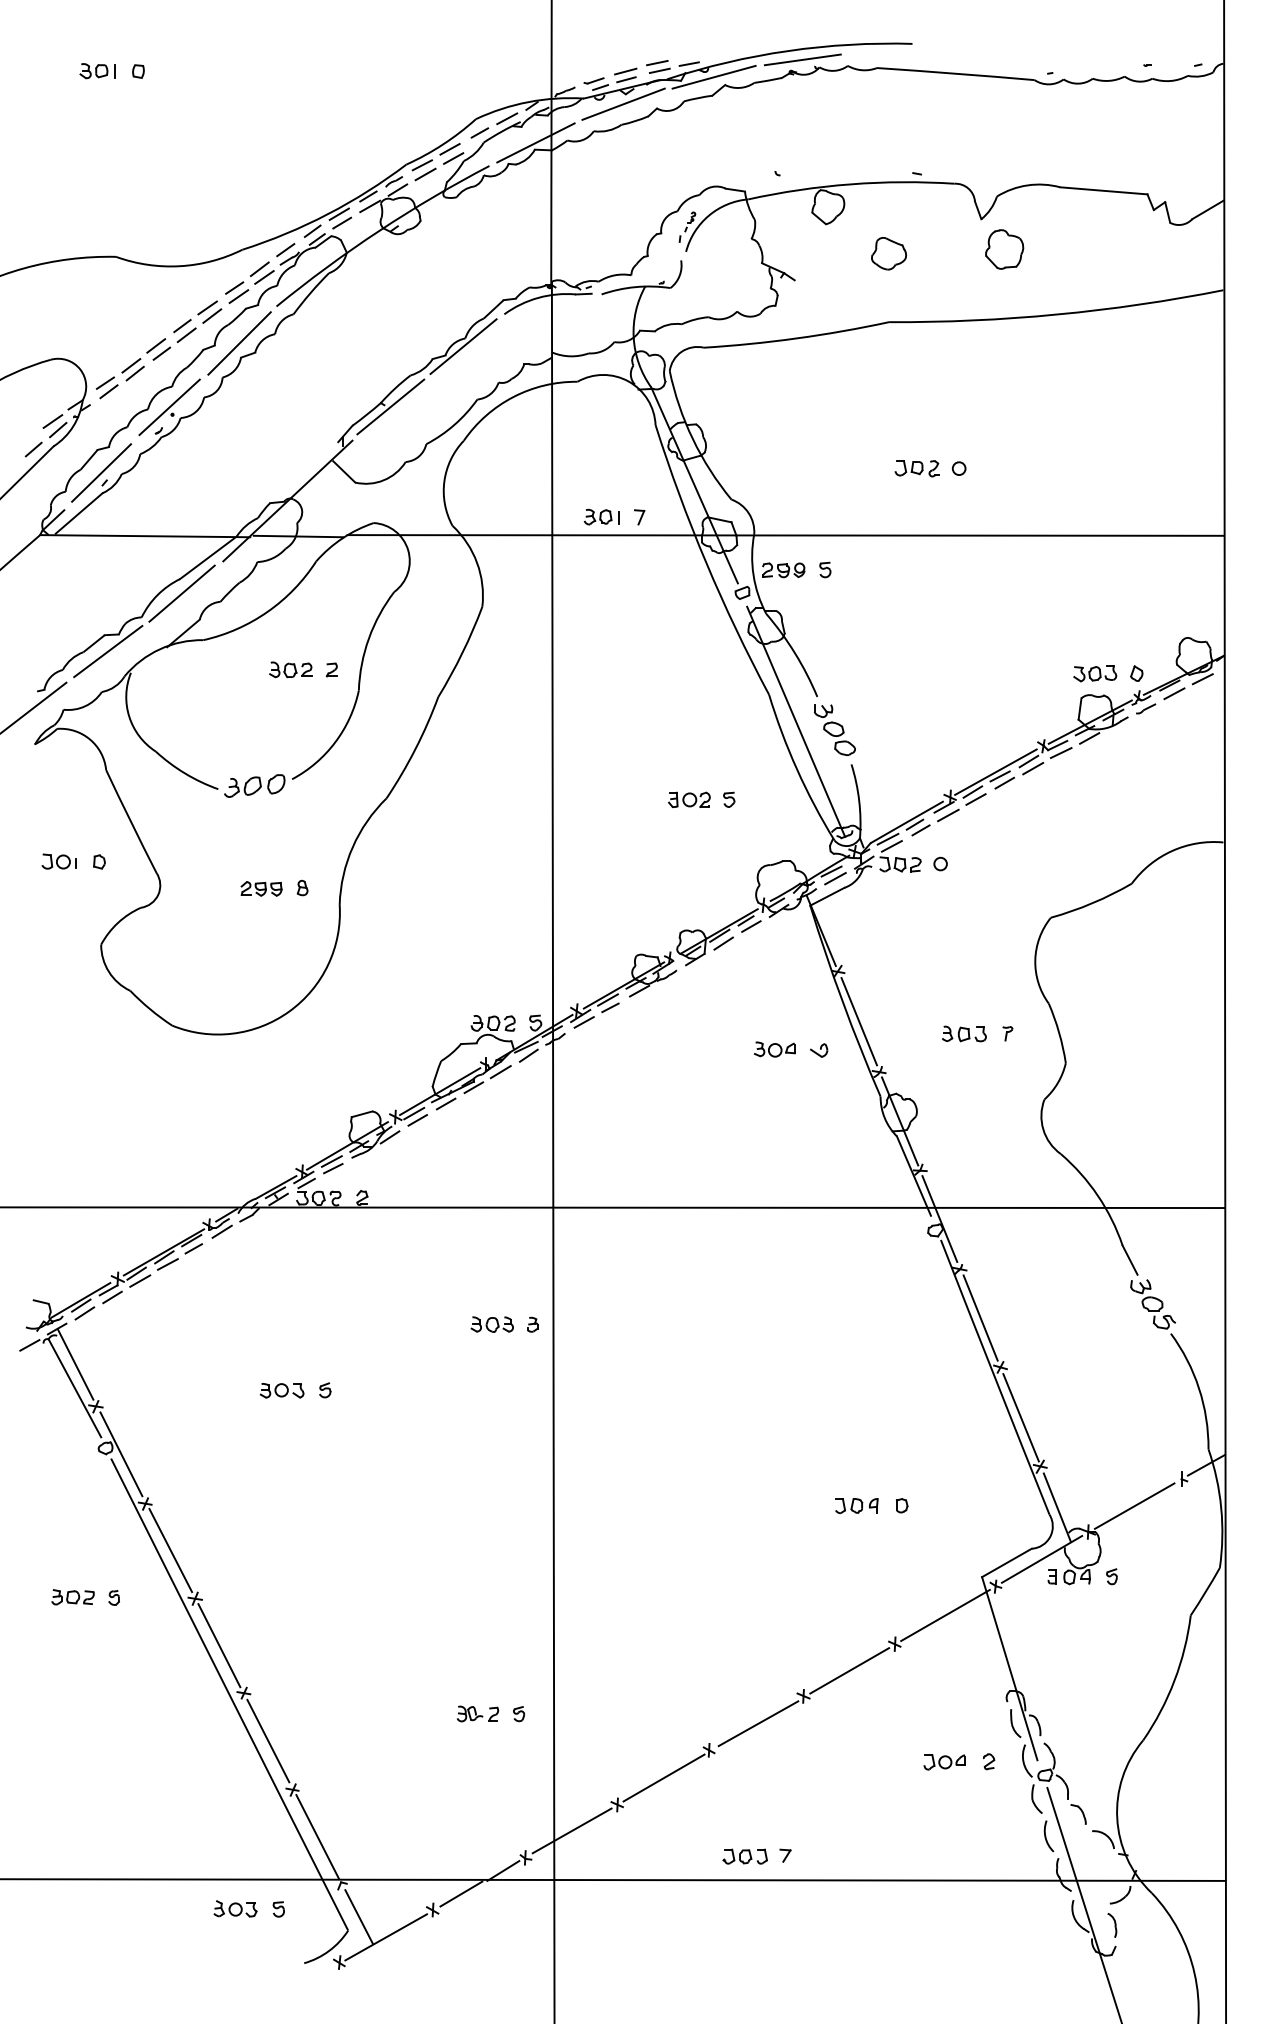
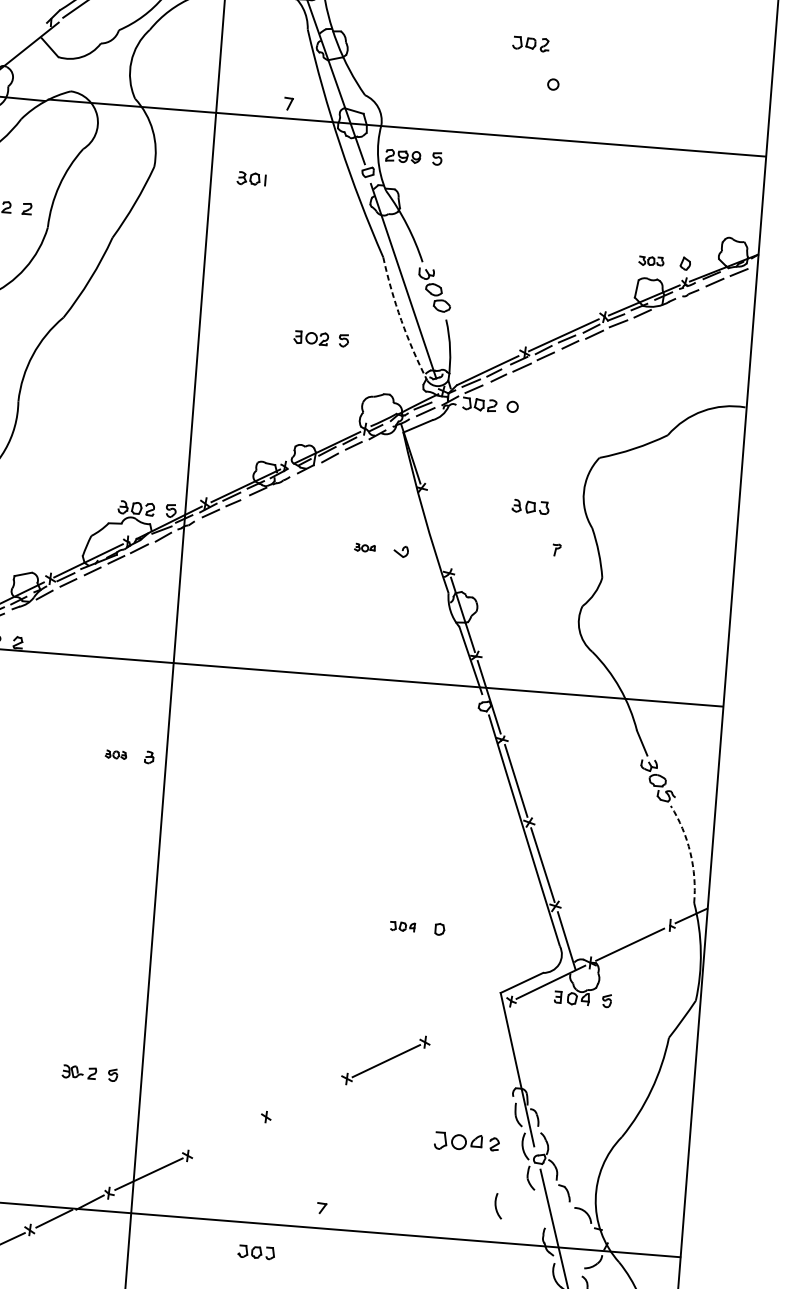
part: (916, 468) -> (530, 43), moved
part: (601, 516) -> (251, 178), moved
part: (1095, 673) -> (651, 260), size x0.7
arc: (797, 769) -> (401, 320), solid -> dashed
line: (859, 1021) -> (436, 530), removed
part: (964, 1033) -> (531, 506), moved
part: (774, 1049) -> (364, 547), size x0.6
part: (491, 1324) -> (115, 754), size x0.6
arc: (1199, 1388) -> (690, 852), solid -> dashed
part: (856, 1506) -> (402, 927), size x0.7
line: (945, 1615) -> (468, 1022), removed
line: (758, 1723) -> (308, 1098), removed
part: (944, 1762) -> (458, 1142), size x1.4
line: (663, 1777) -> (227, 1136), removed
arc: (1046, 1836) -> (496, 1206), moved
part: (744, 1856) -> (255, 1252), moved

